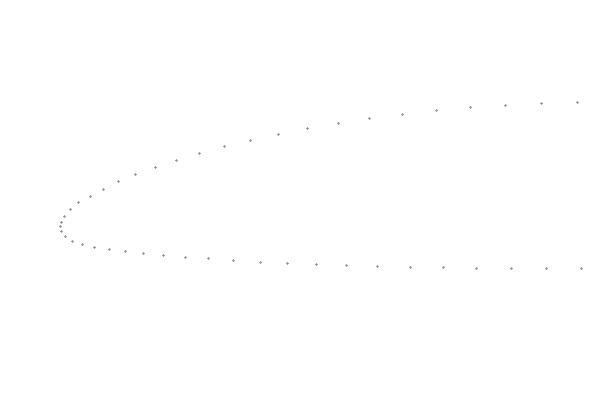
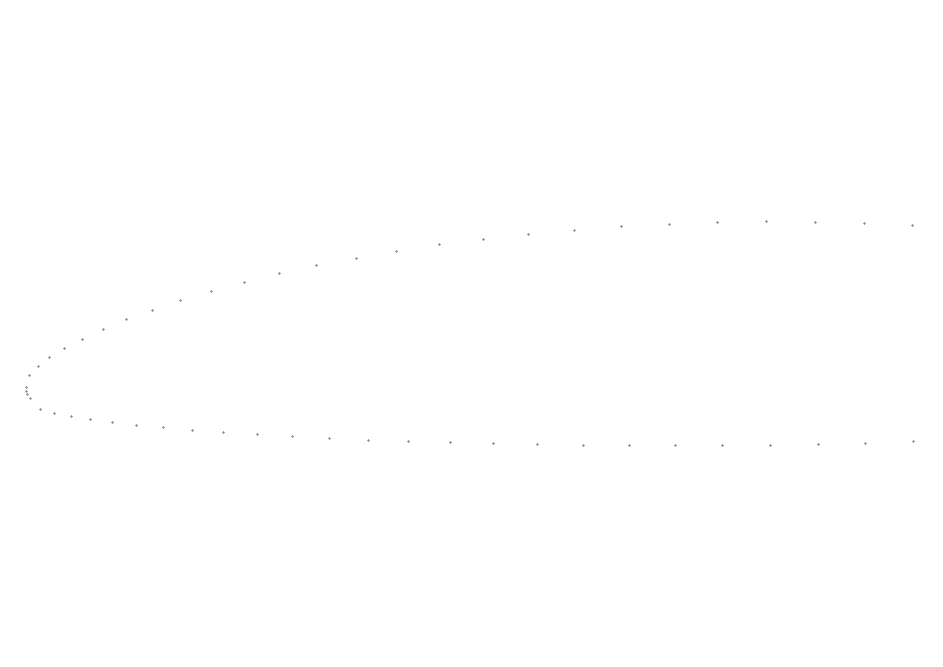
part: (62, 228) -> (27, 392), size x0.6

